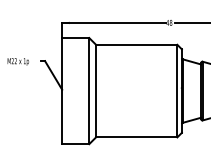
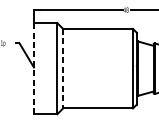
line: (62, 91) -> (34, 69), solid -> dashed
line: (96, 91) -> (63, 69), solid -> dashed

